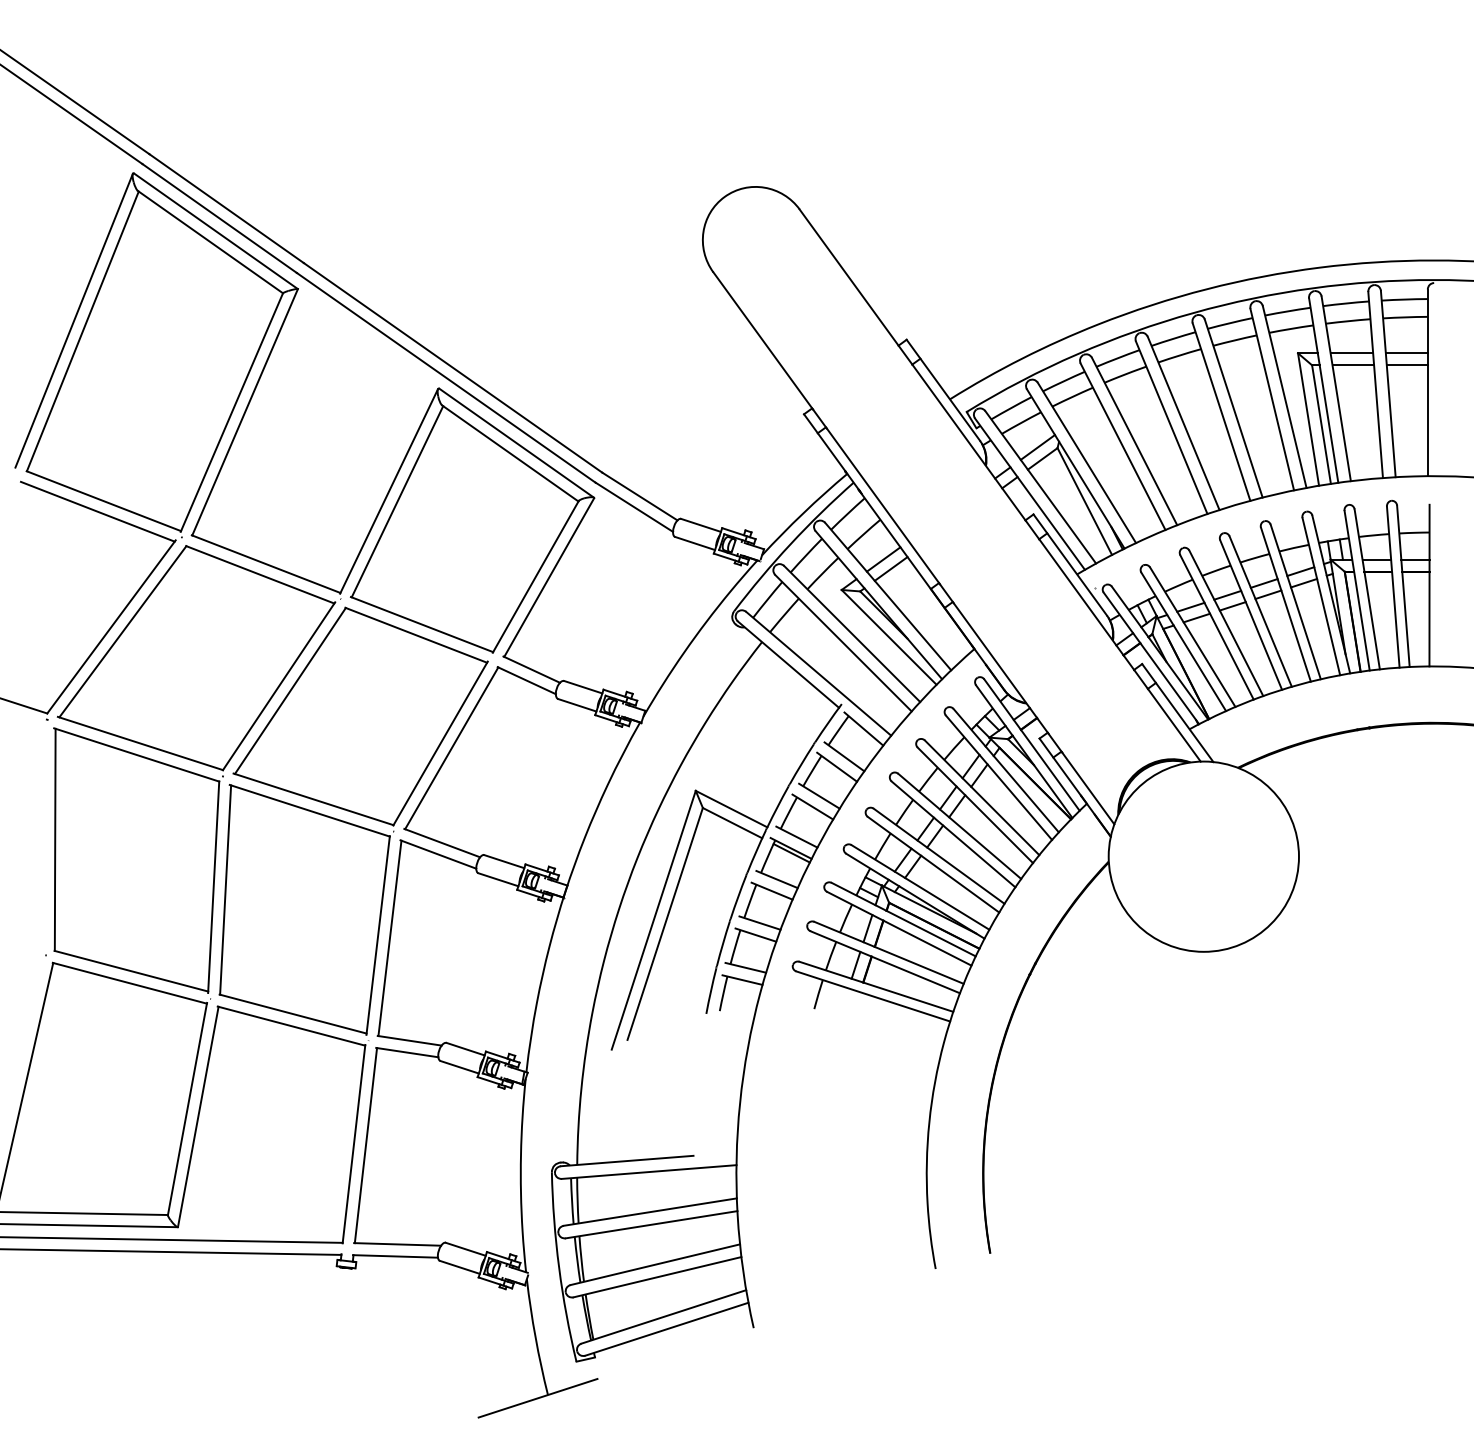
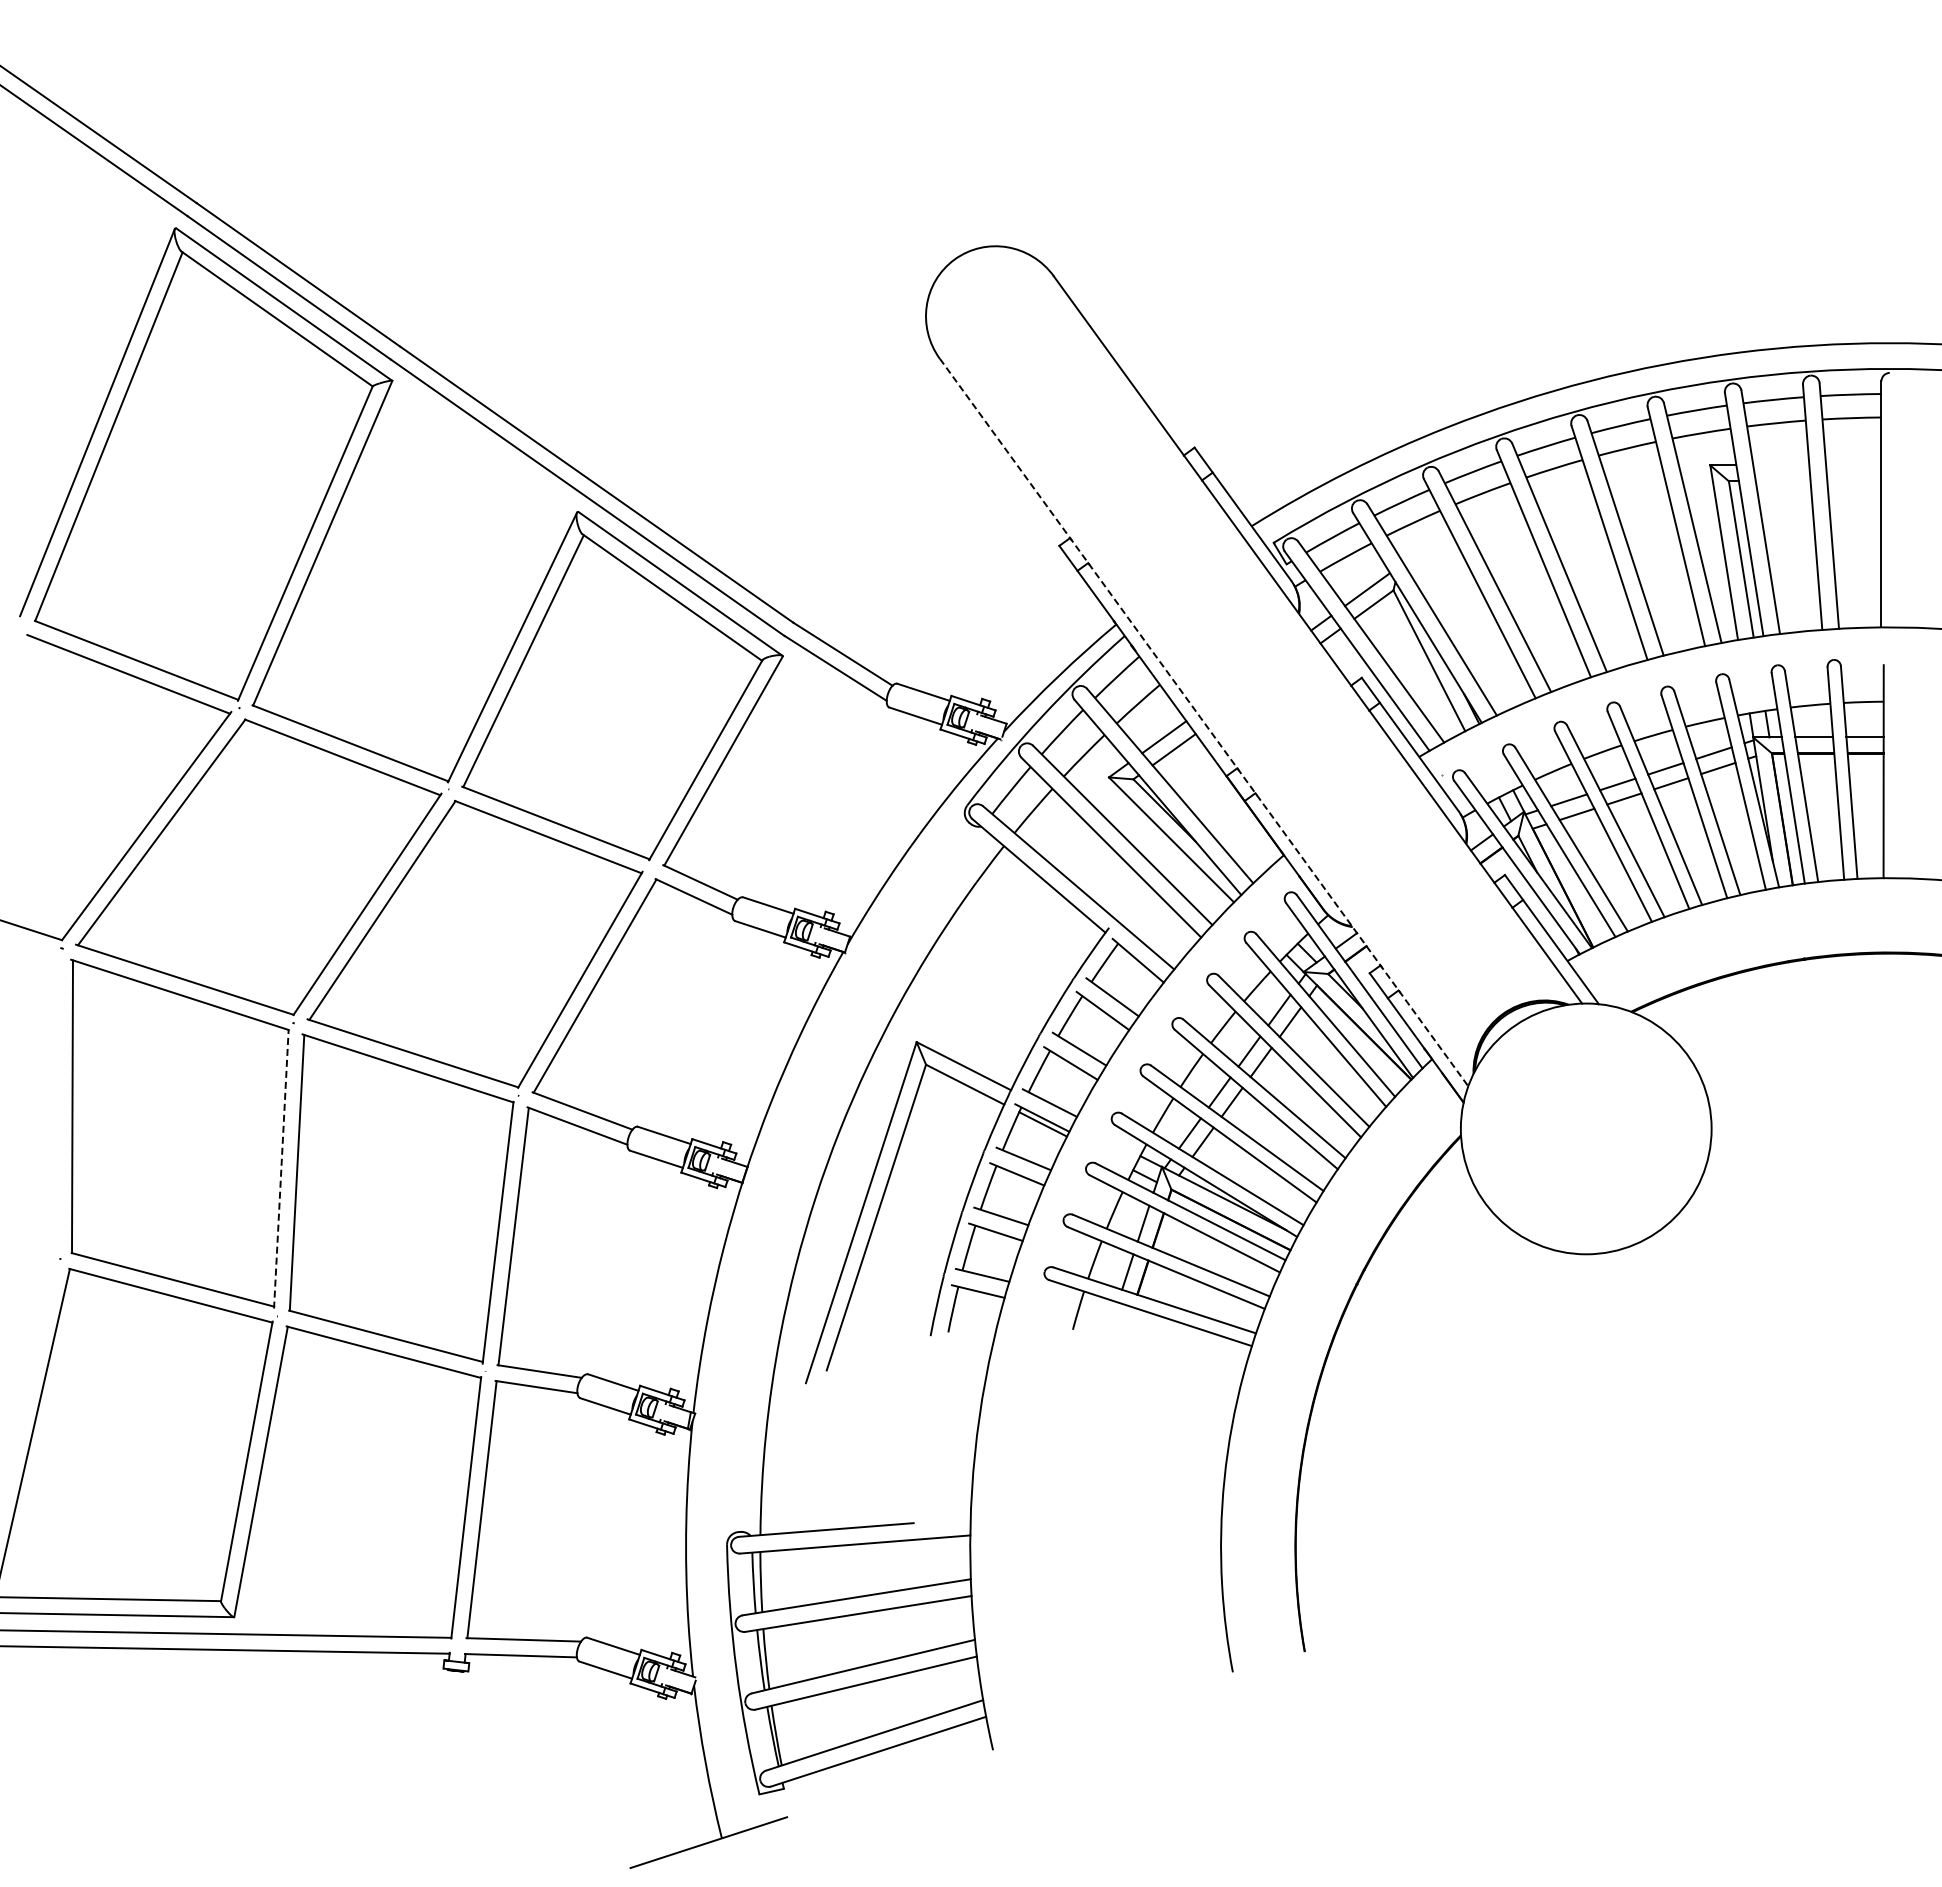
line: (1352, 353) -> (1781, 465), removed
line: (1406, 353) -> (1853, 465), removed
line: (1352, 365) -> (1782, 481), removed
line: (1407, 365) -> (1854, 481), removed
line: (914, 548) -> (1204, 722), solid -> dashed
line: (213, 887) -> (281, 1169), solid -> dashed

